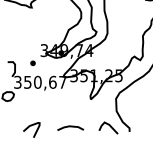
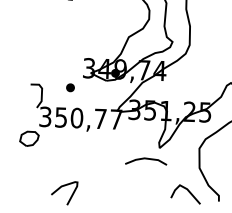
text: (52, 81) -> (100, 117), 350,67 -> 350,77
line: (70, 127) -> (145, 160), moved

